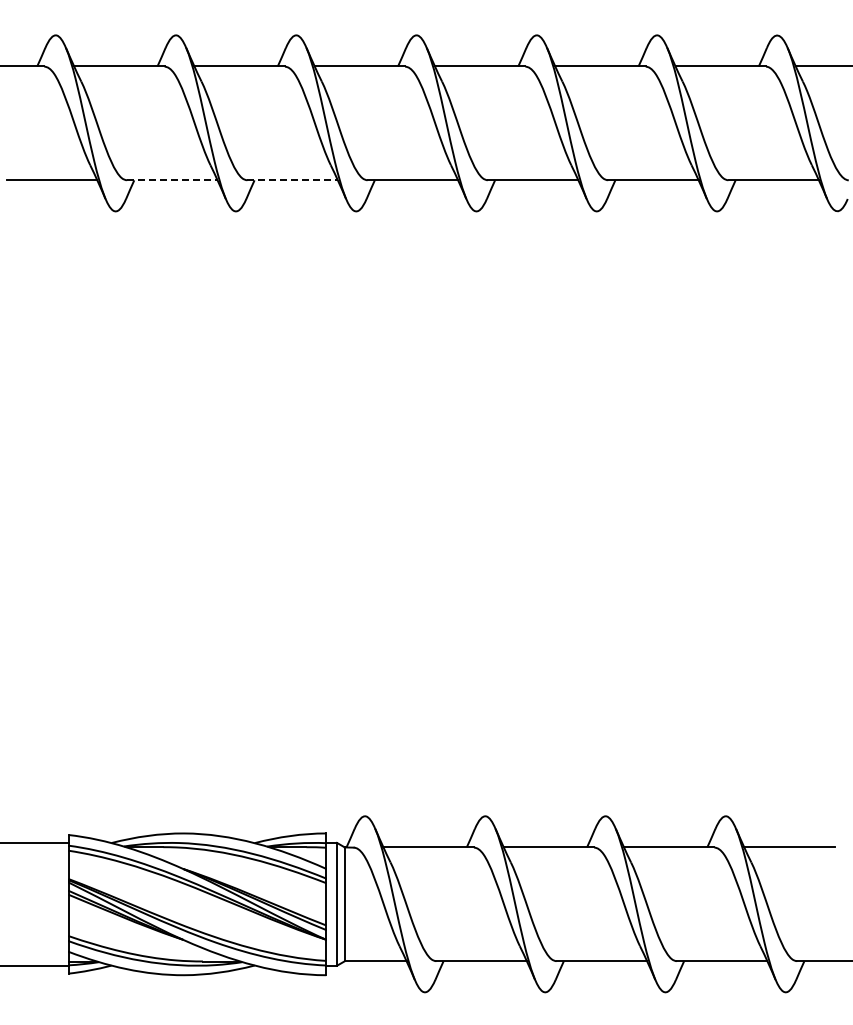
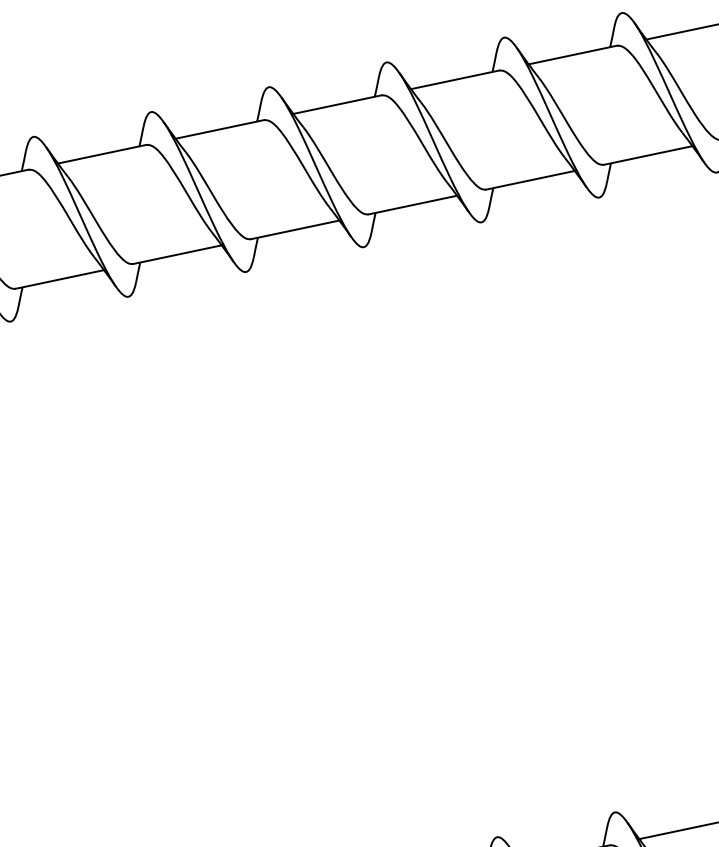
line: (172, 180) -> (59, 279), dashed -> solid
line: (293, 180) -> (178, 254), dashed -> solid

